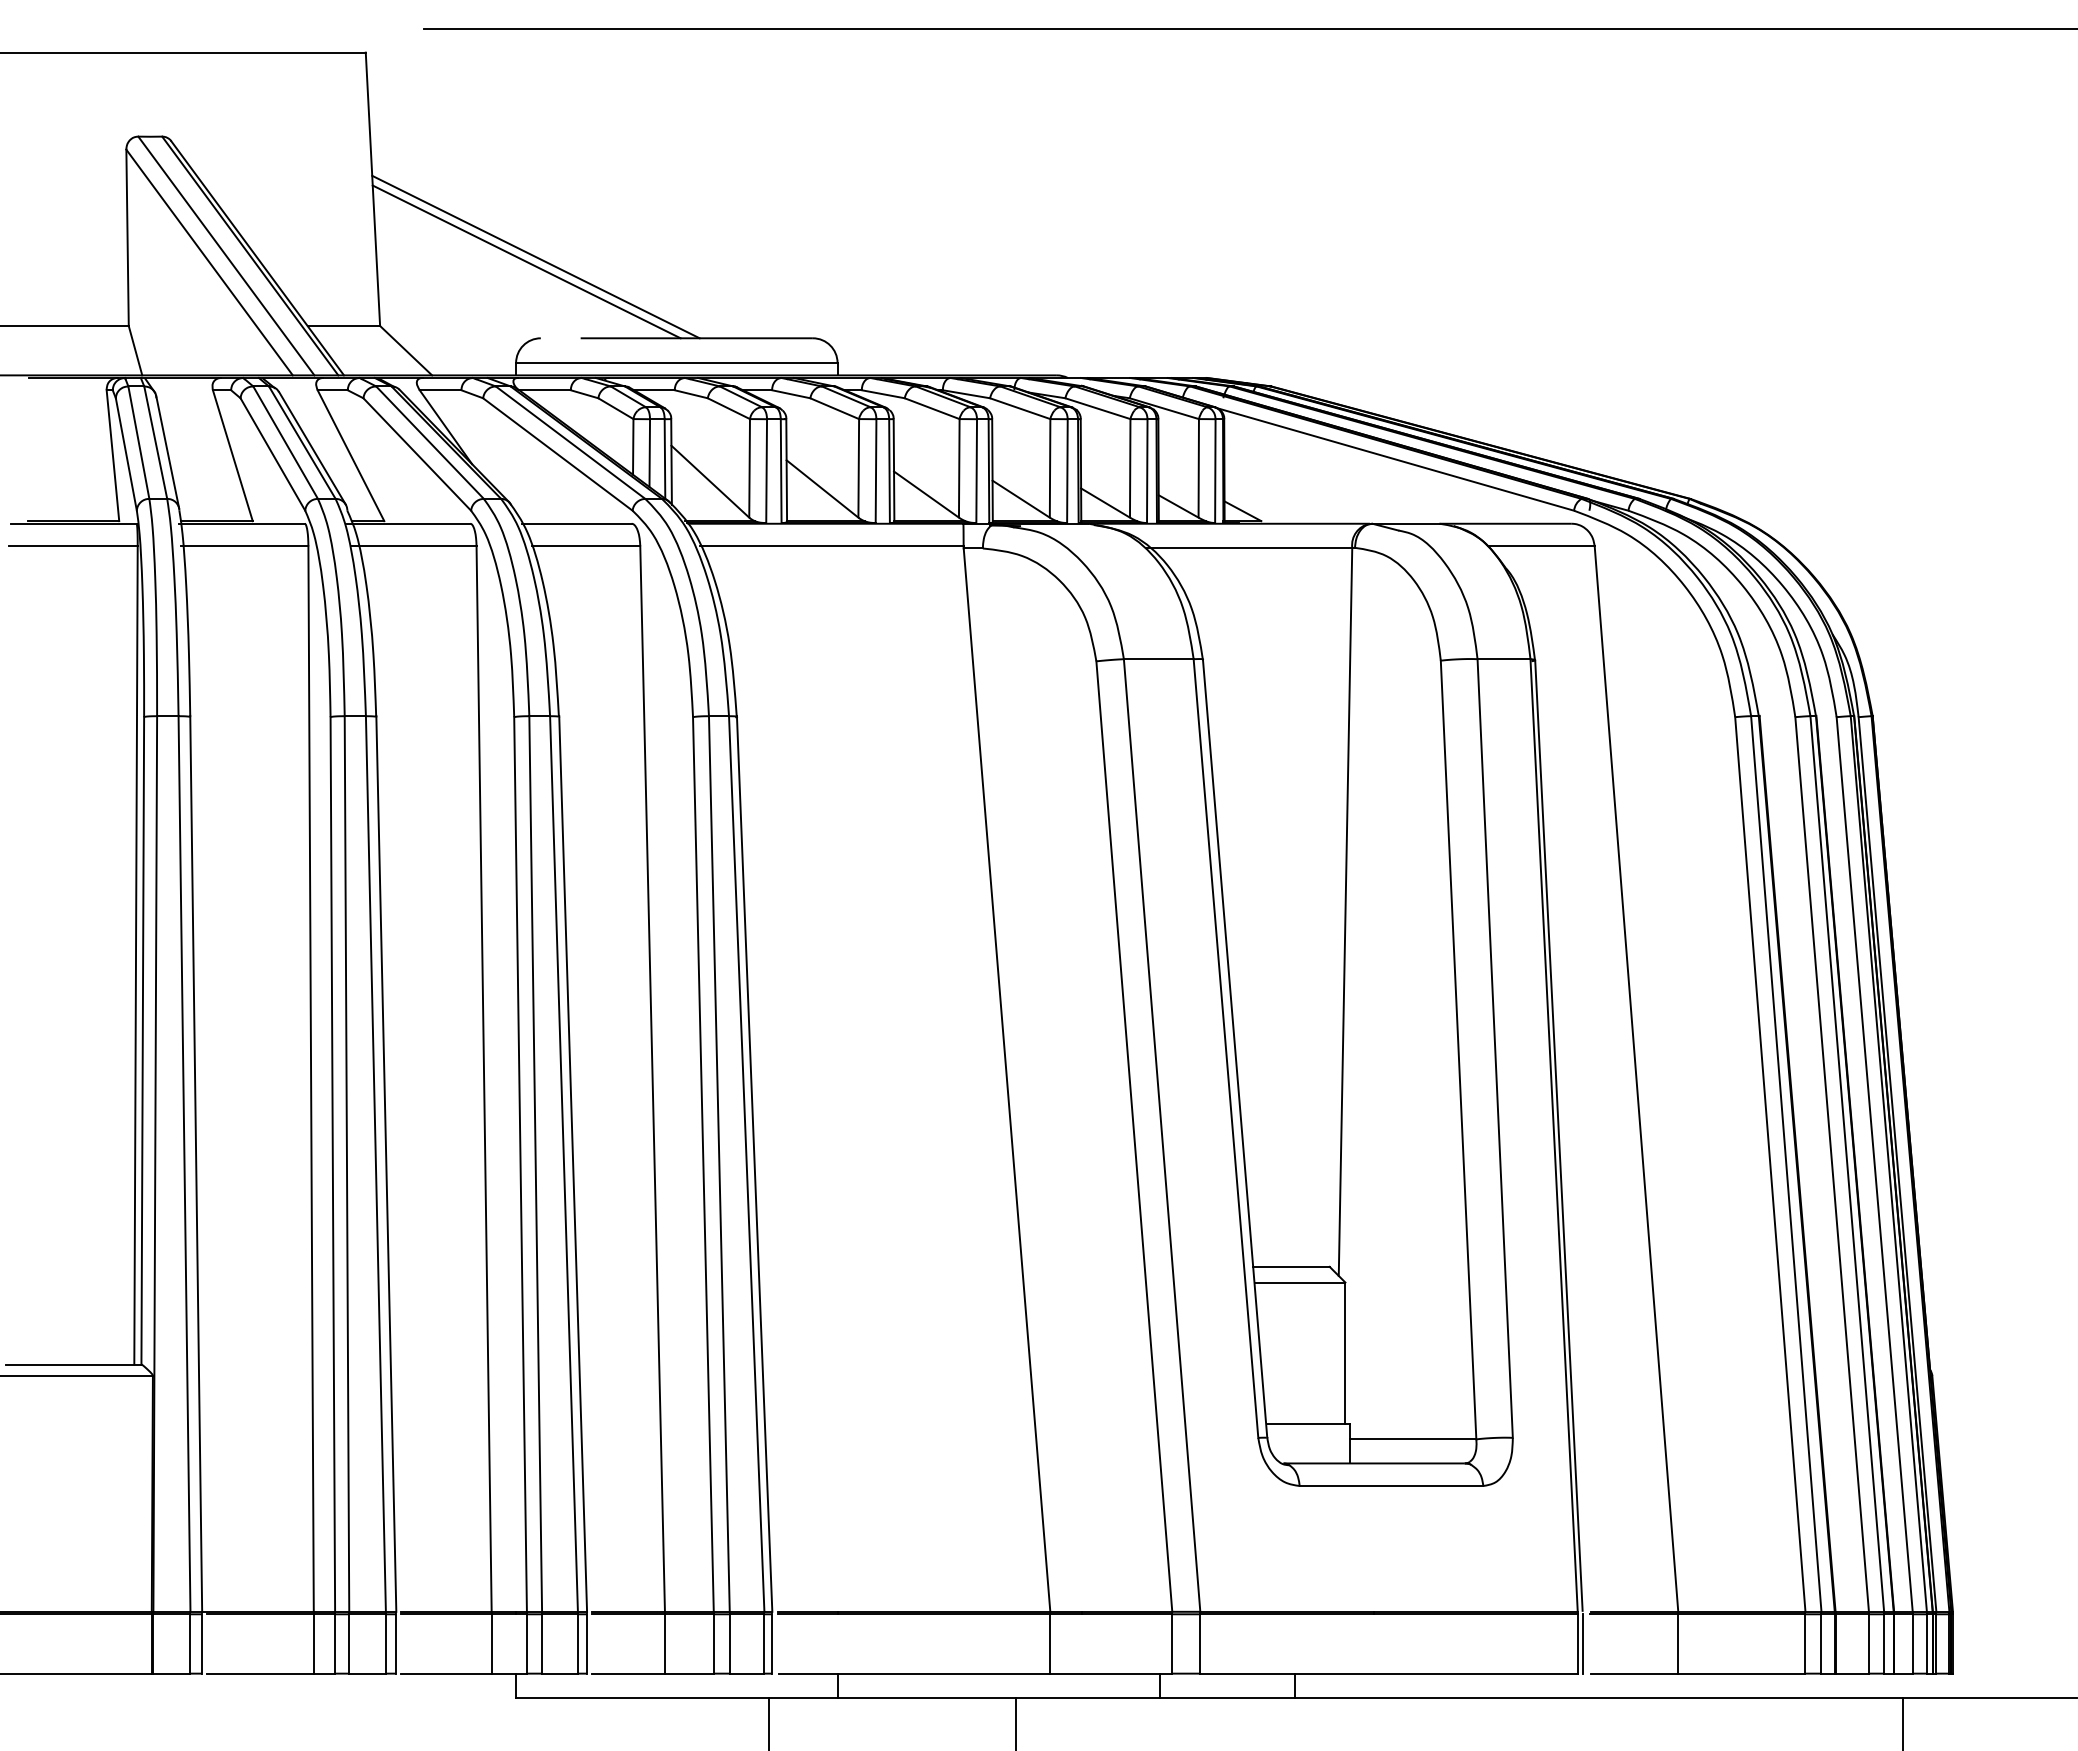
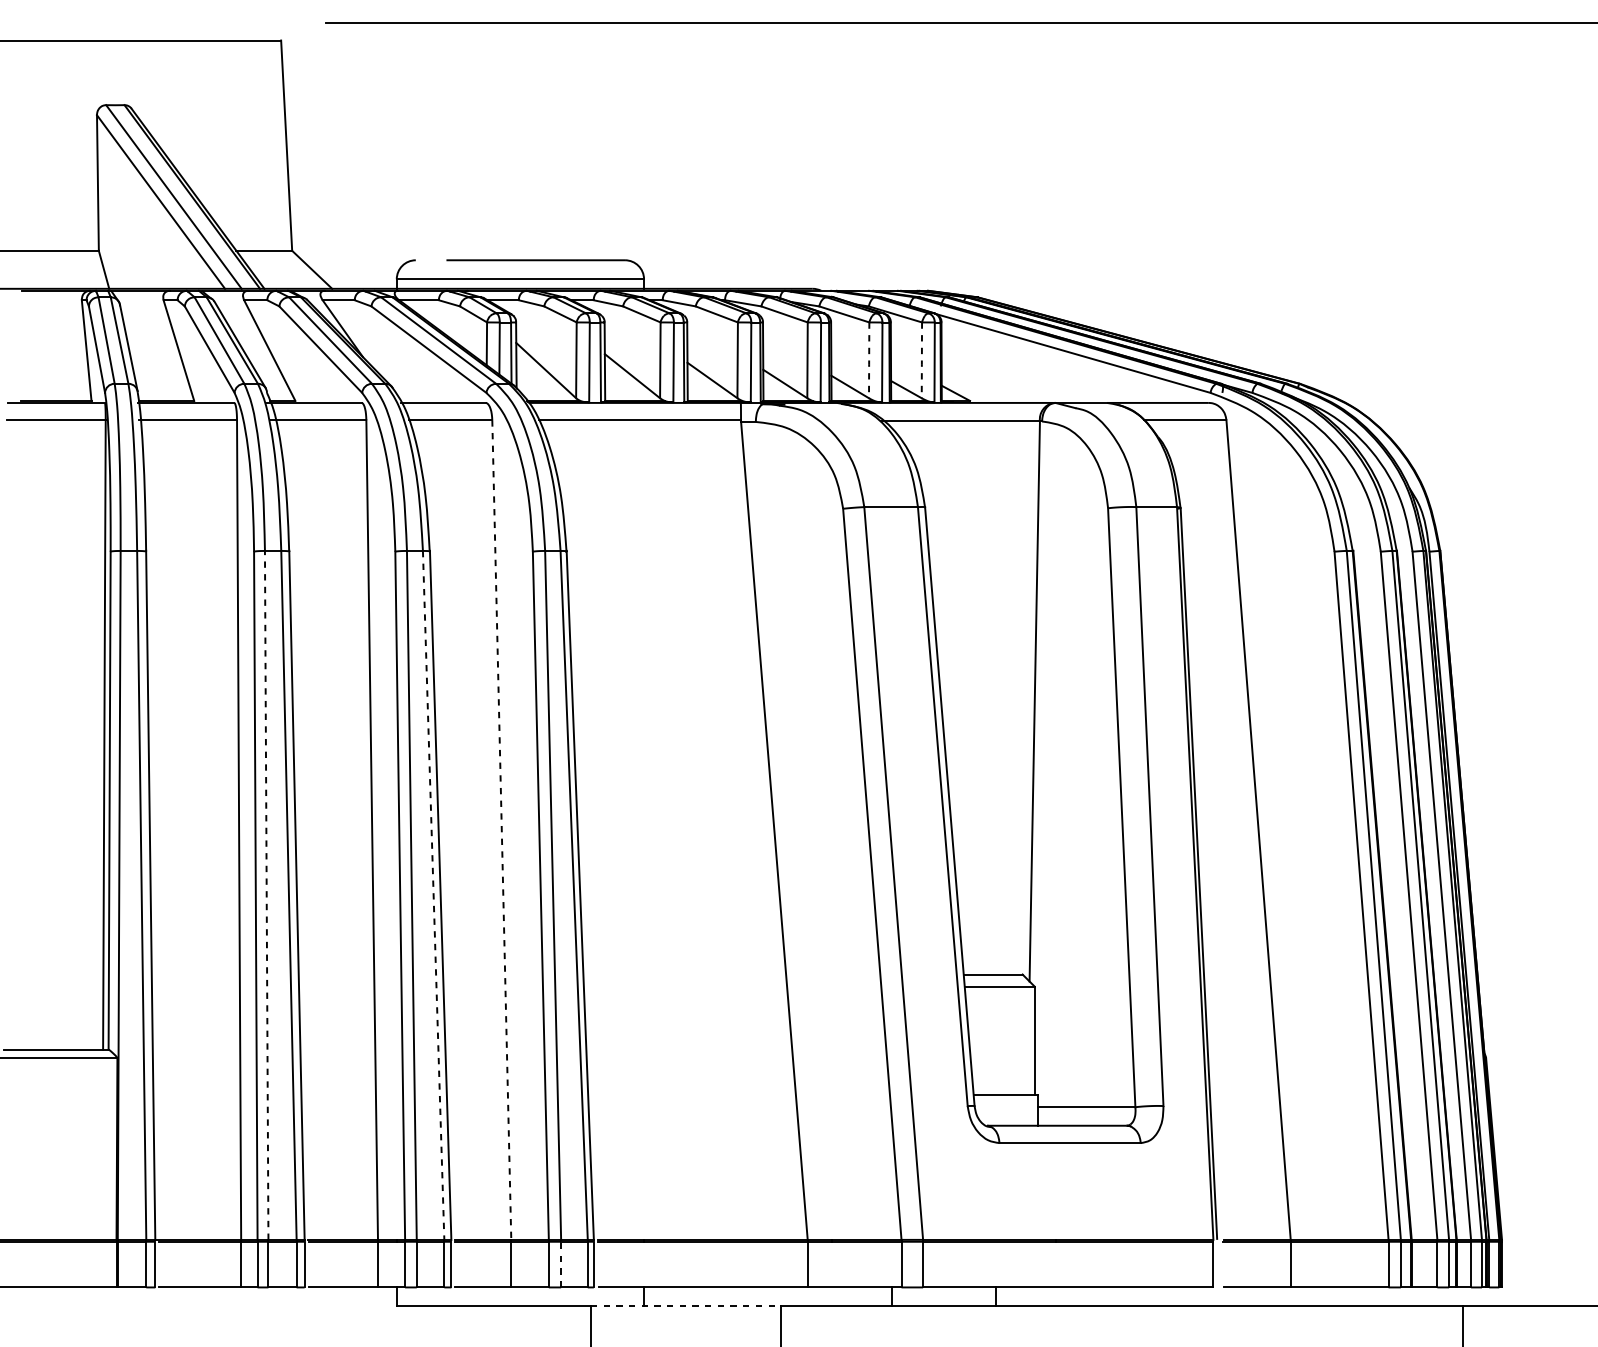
line: (535, 256) -> (411, 197), removed
line: (526, 261) -> (404, 201), removed
line: (1130, 469) -> (869, 361), solid -> dashed
line: (1198, 469) -> (921, 361), solid -> dashed
line: (652, 1079) -> (501, 830), solid -> dashed
line: (346, 1164) -> (266, 895), solid -> dashed
line: (564, 1164) -> (434, 895), solid -> dashed
line: (729, 1643) -> (560, 1264), solid -> dashed
line: (1582, 1643) -> (1217, 1264), removed
line: (892, 1698) -> (686, 1306), solid -> dashed

